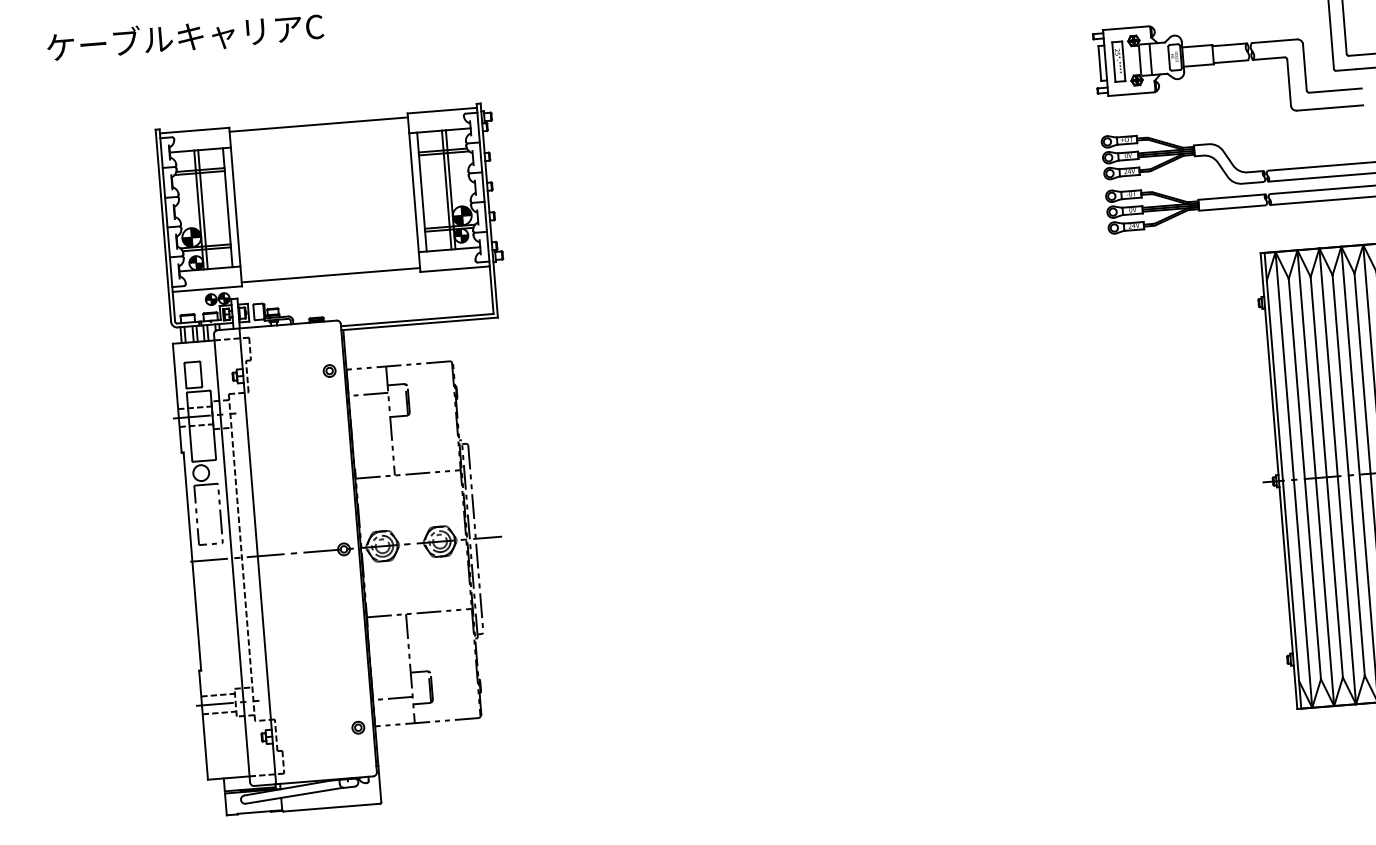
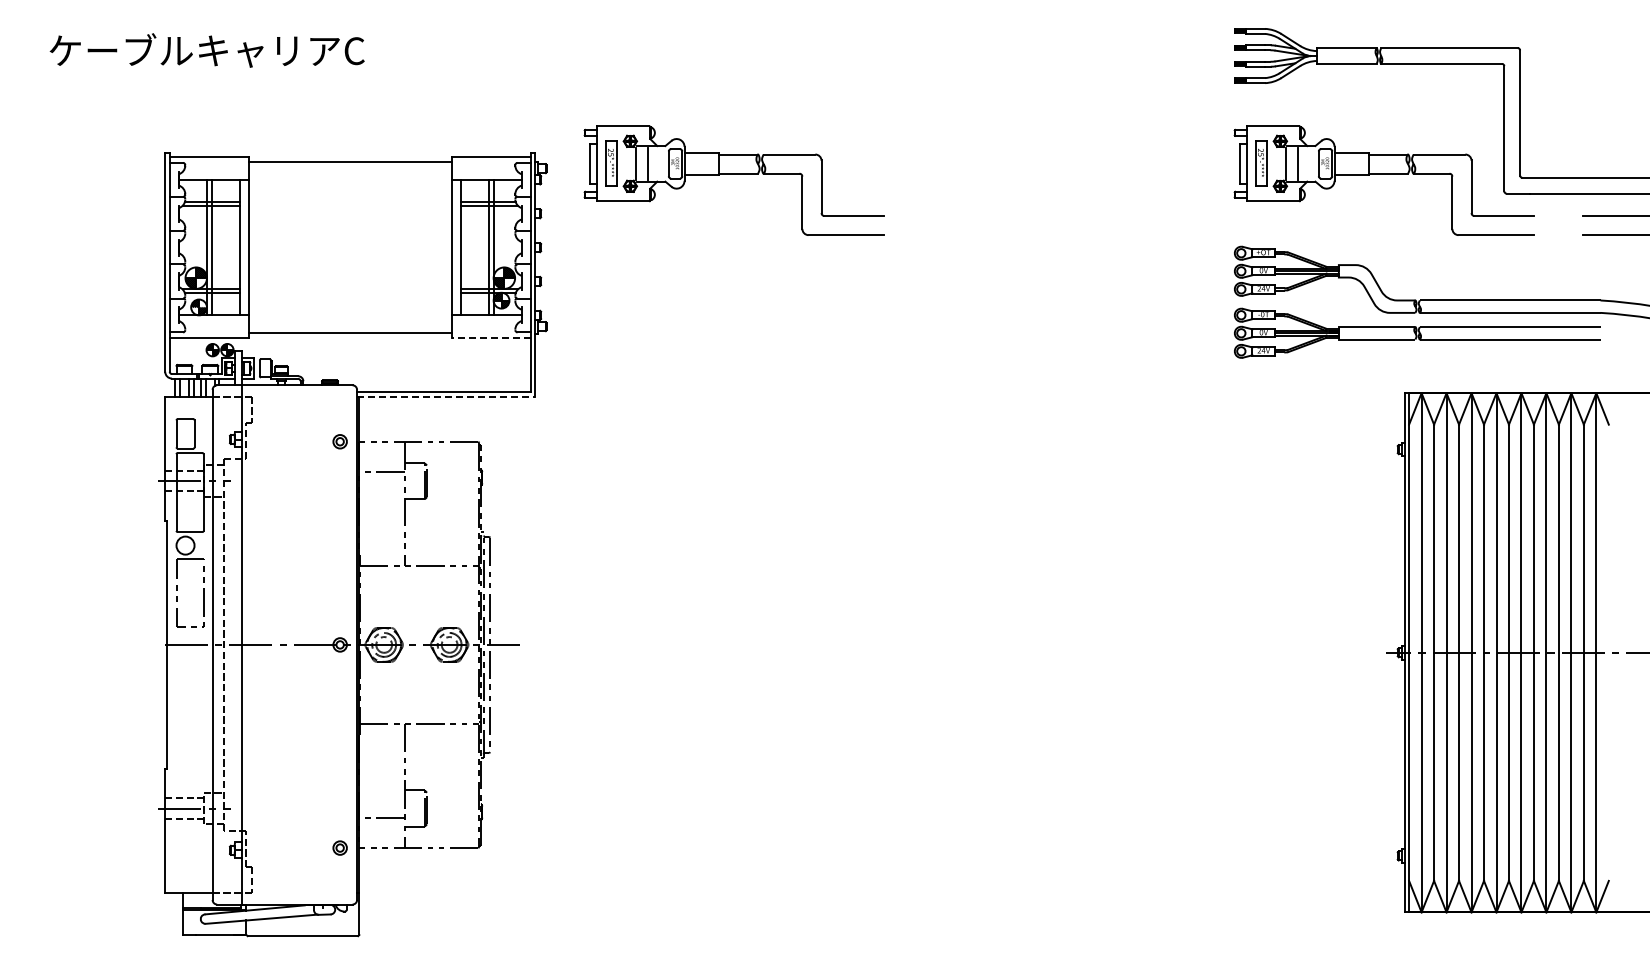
part: (656, 113) -> (733, 180), added
line: (455, 268) -> (491, 337), solid -> dashed
line: (419, 323) -> (446, 396), solid -> dashed

